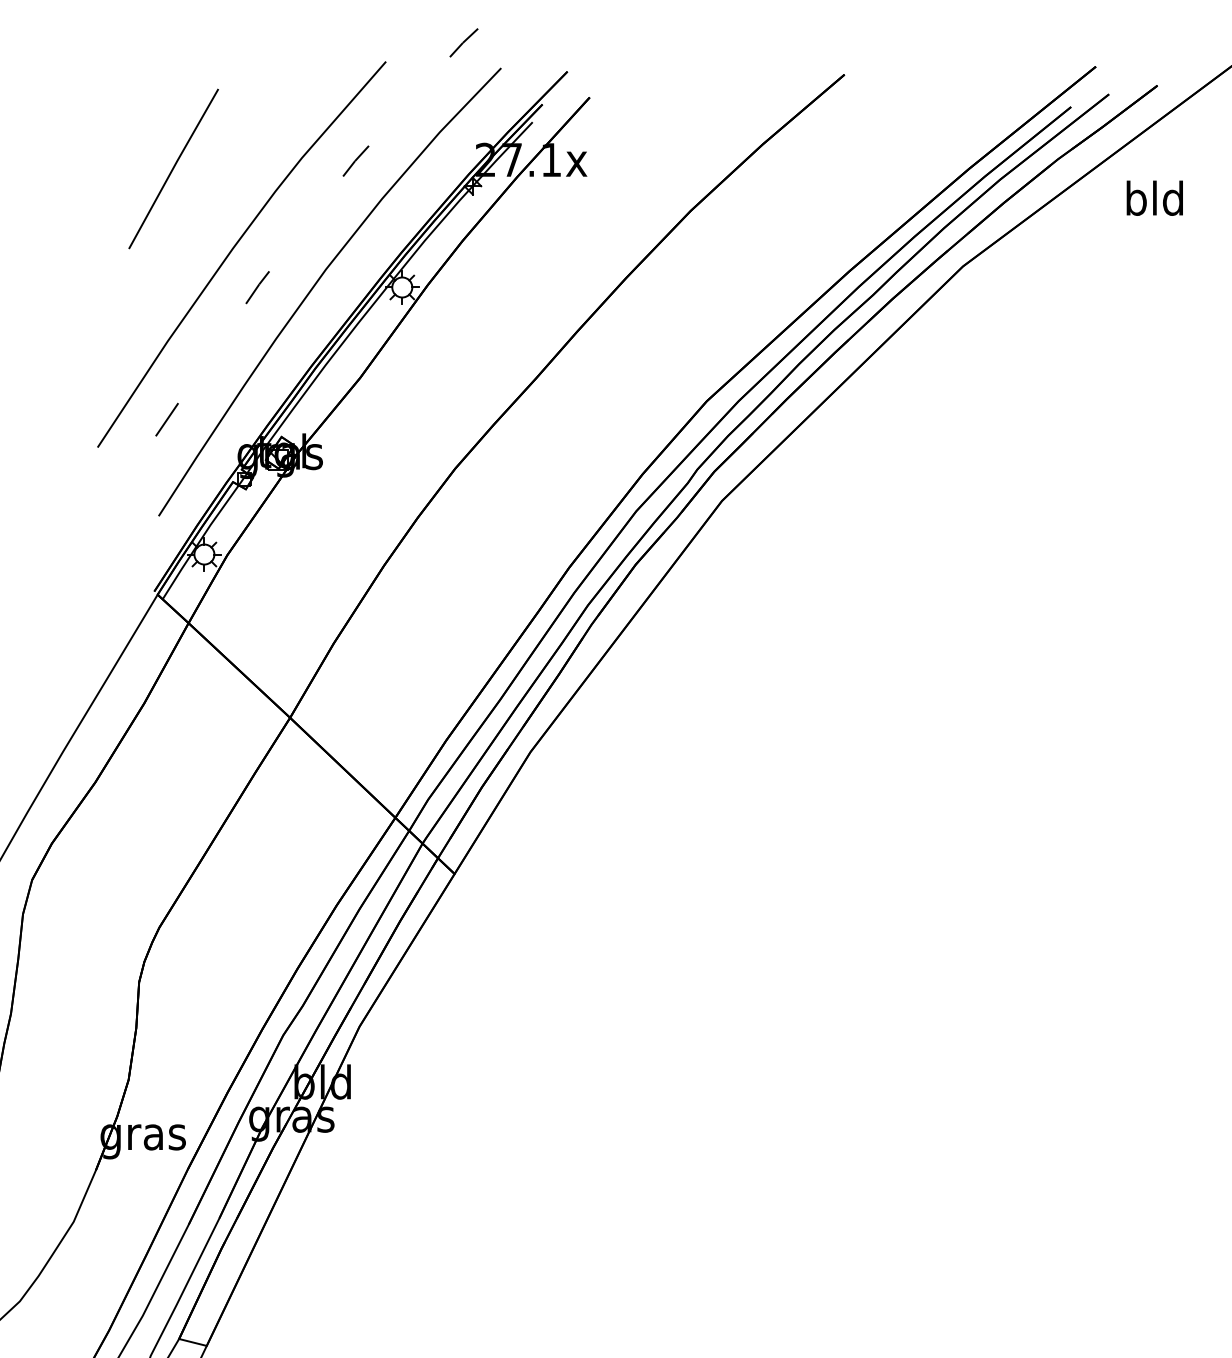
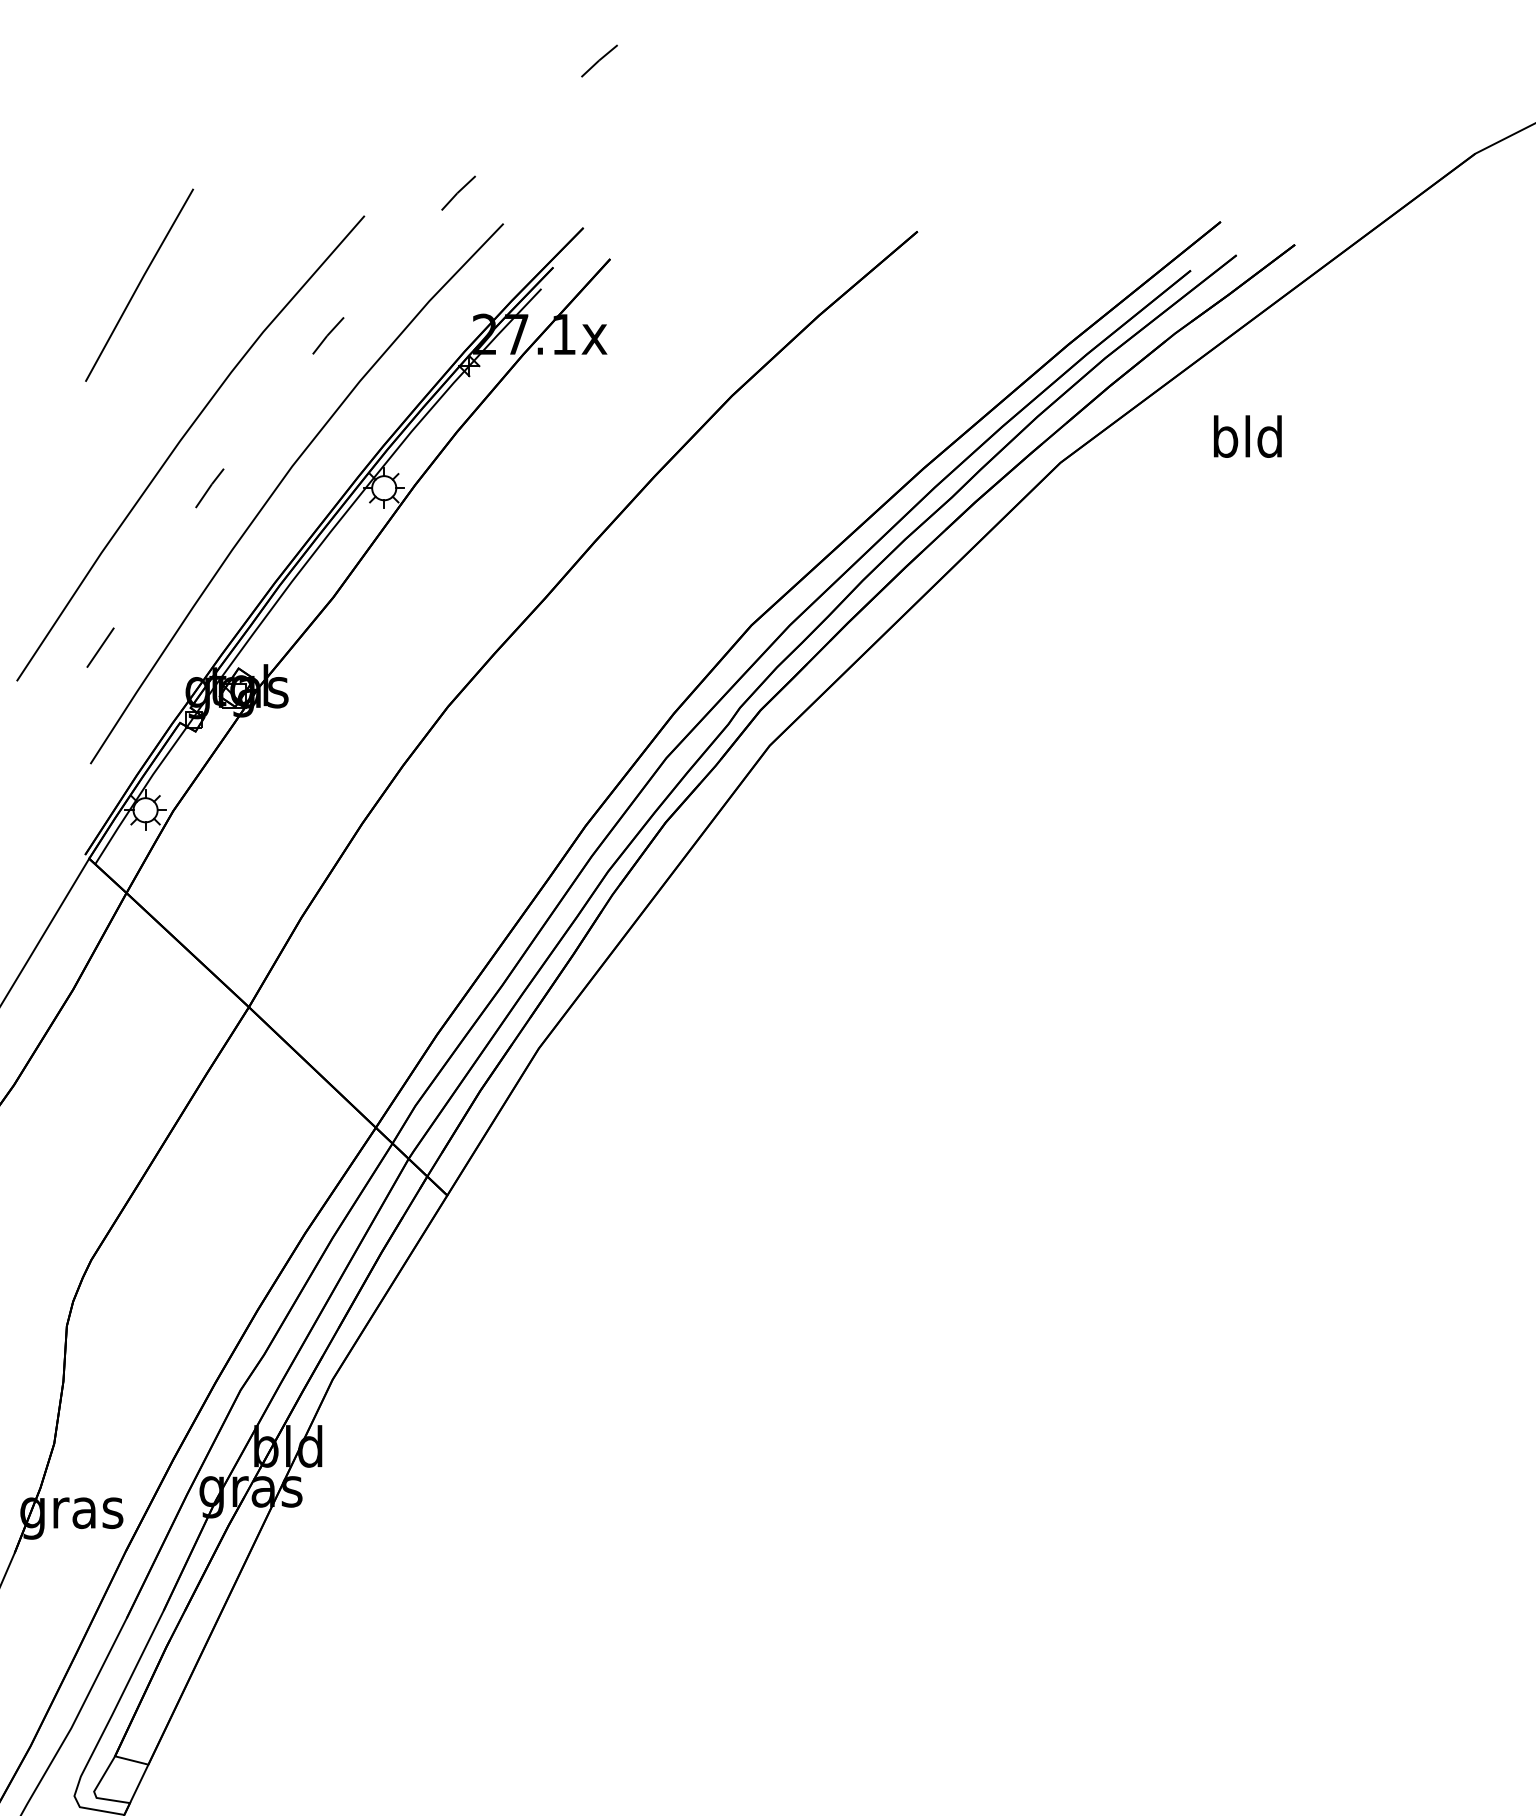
line: (173, 168) -> (139, 284), moved
text: (1154, 198) -> (1247, 436), moved

